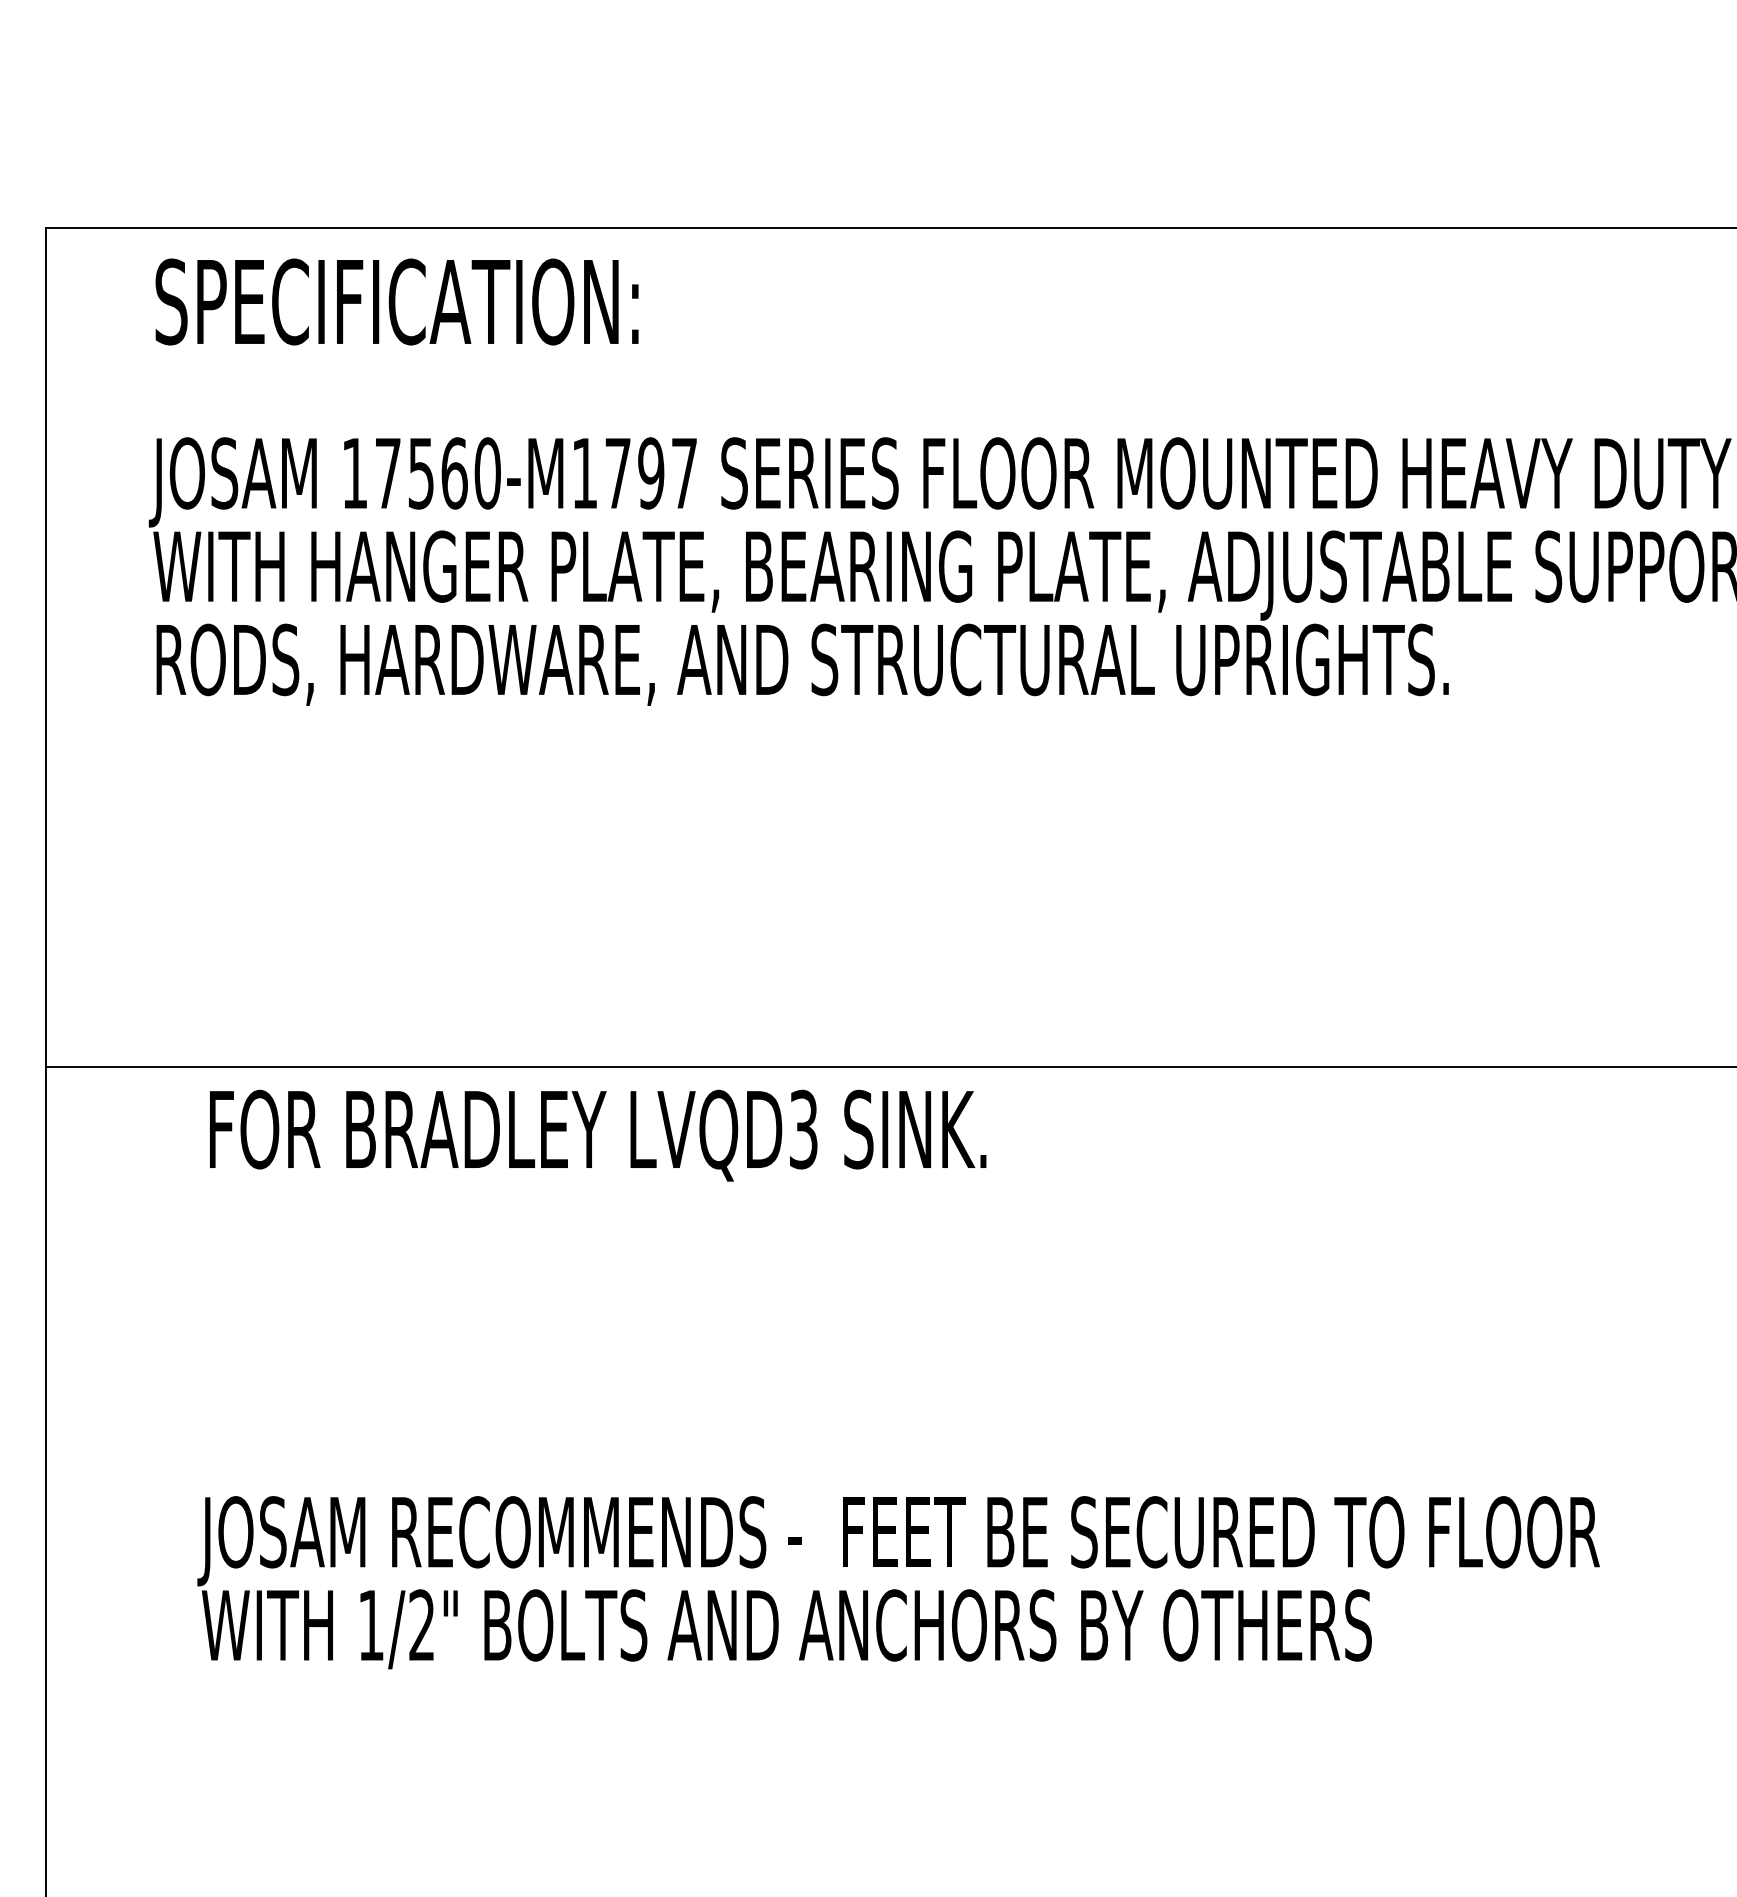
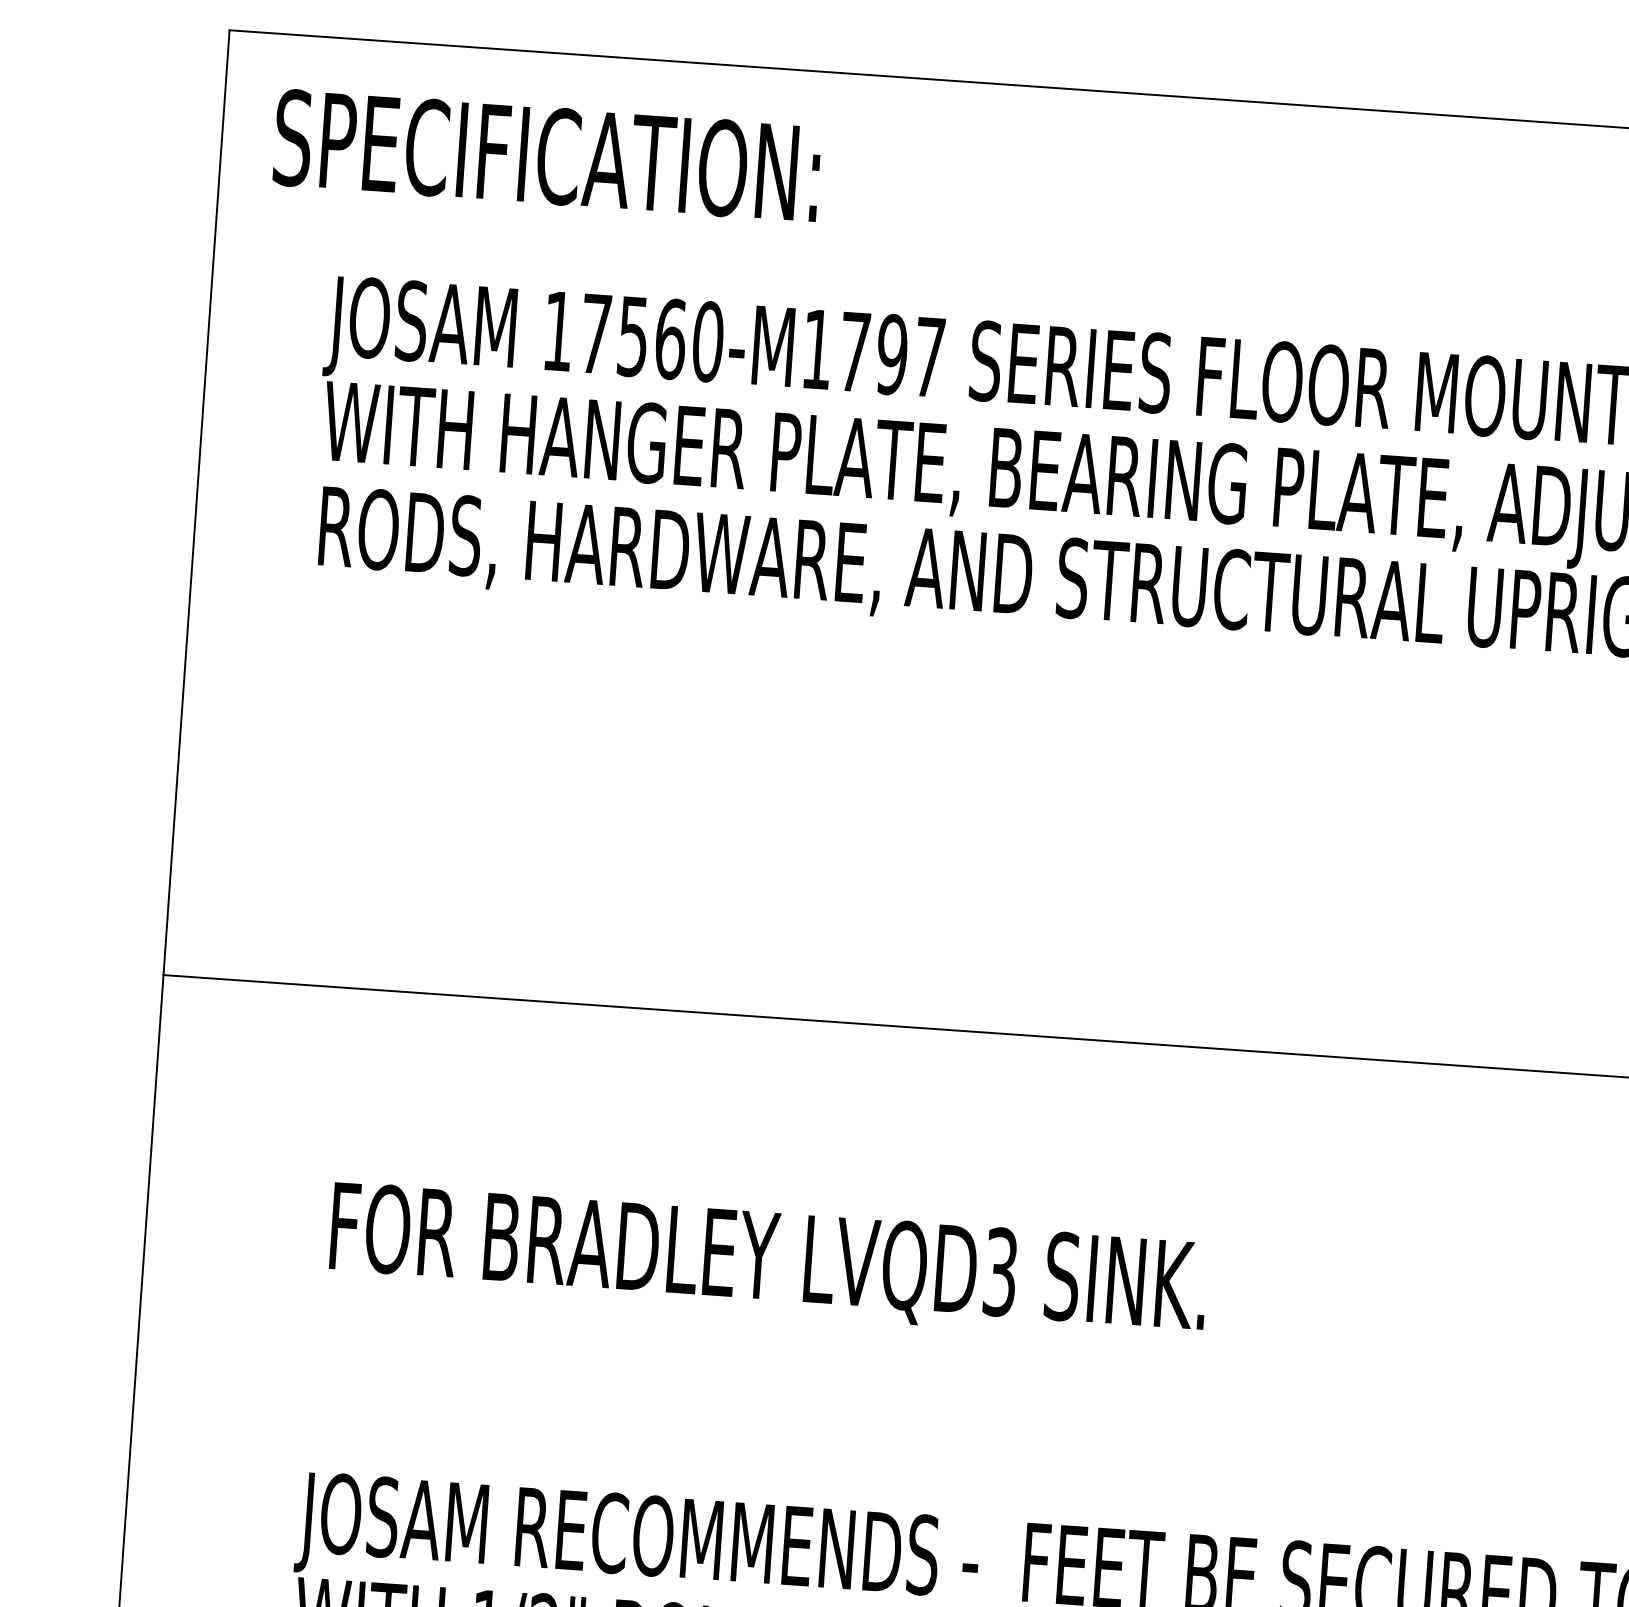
text: (396, 301) -> (546, 155), moved
text: (598, 1135) -> (769, 1262), moved

